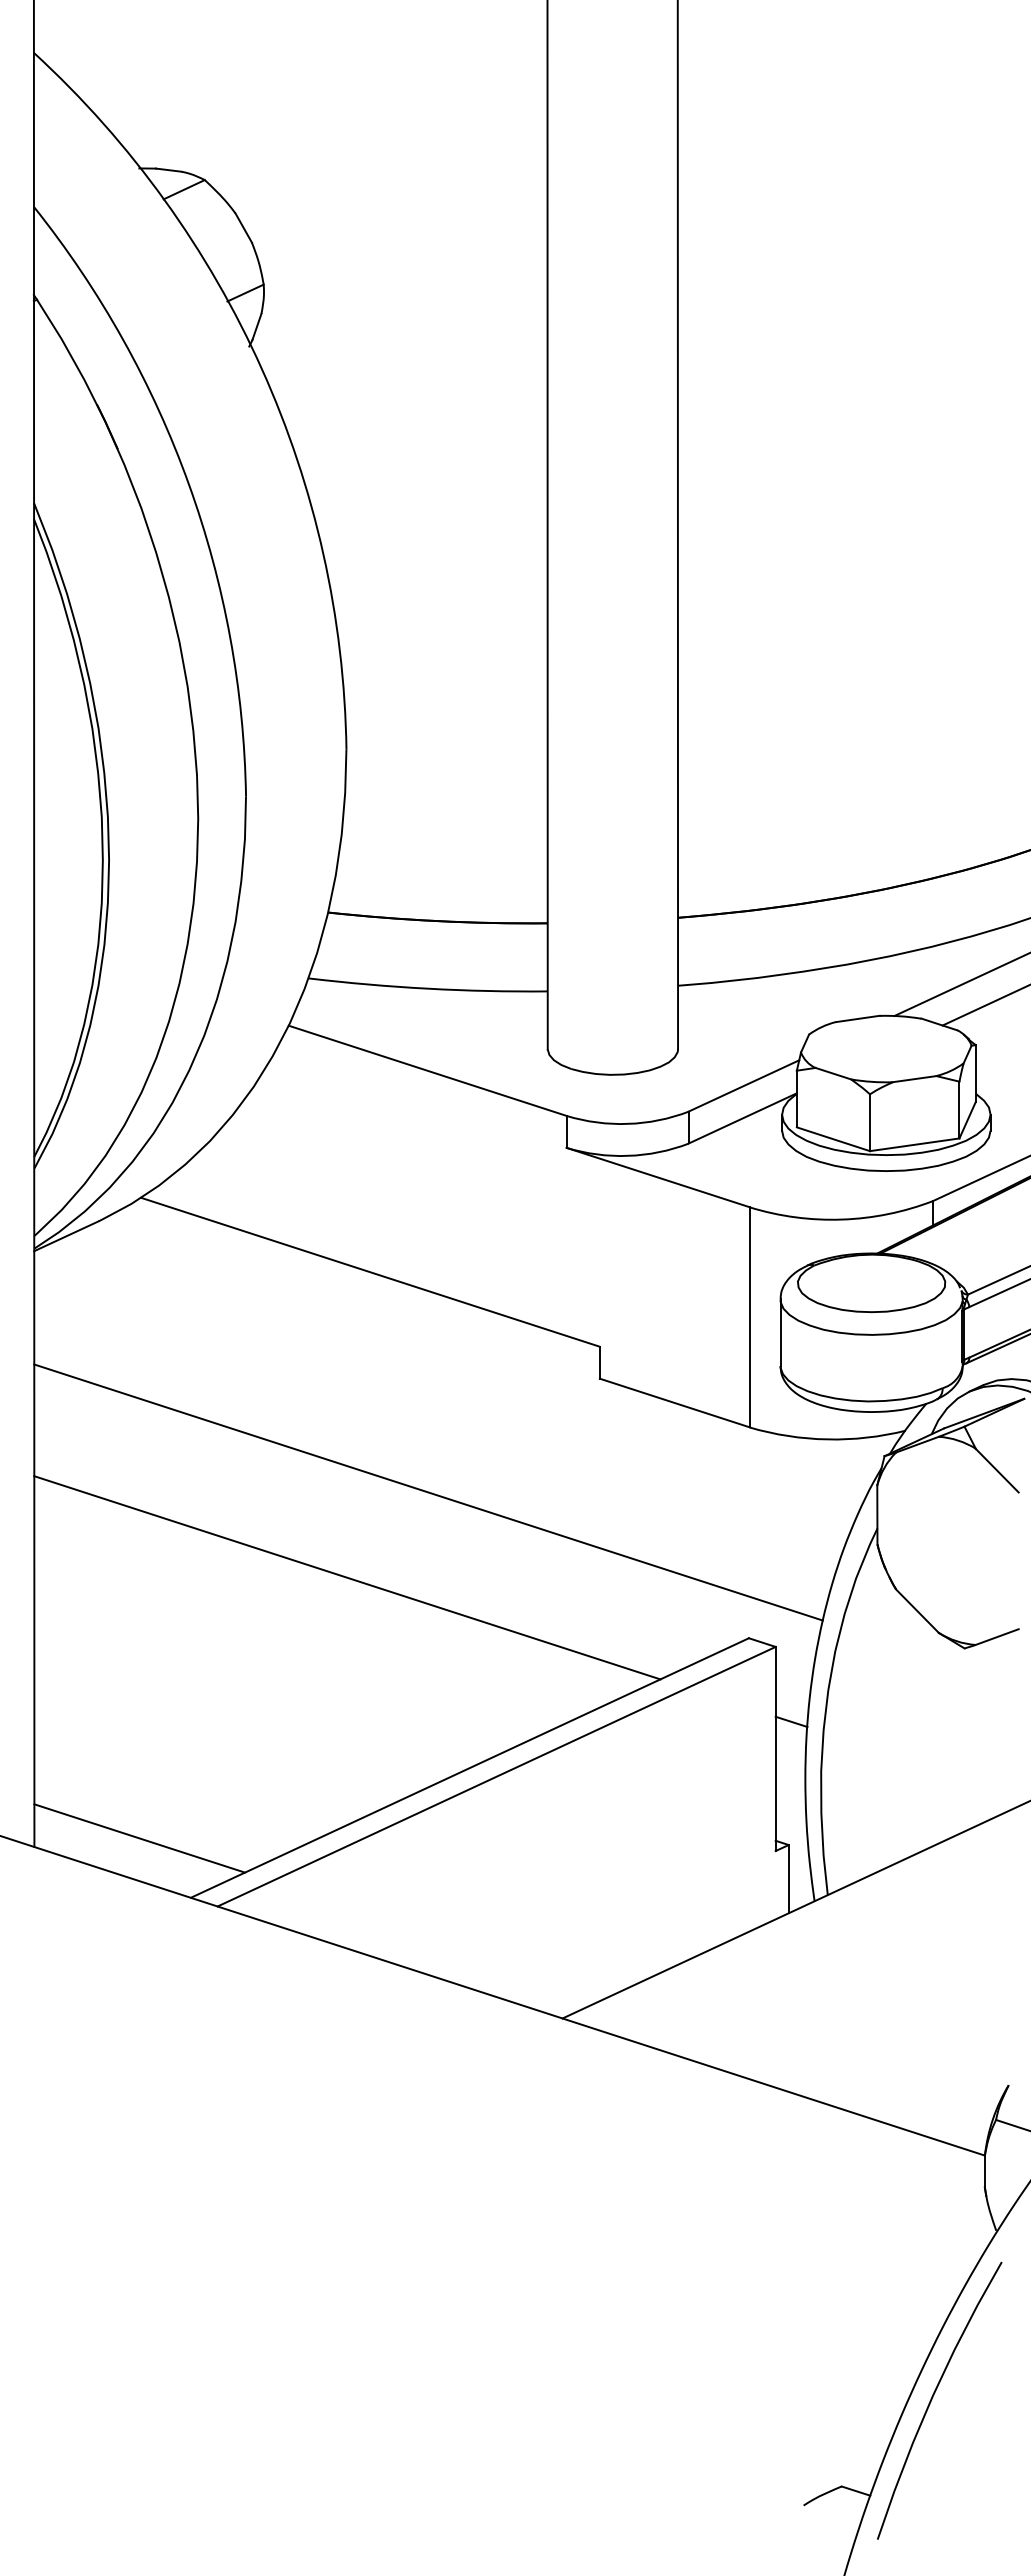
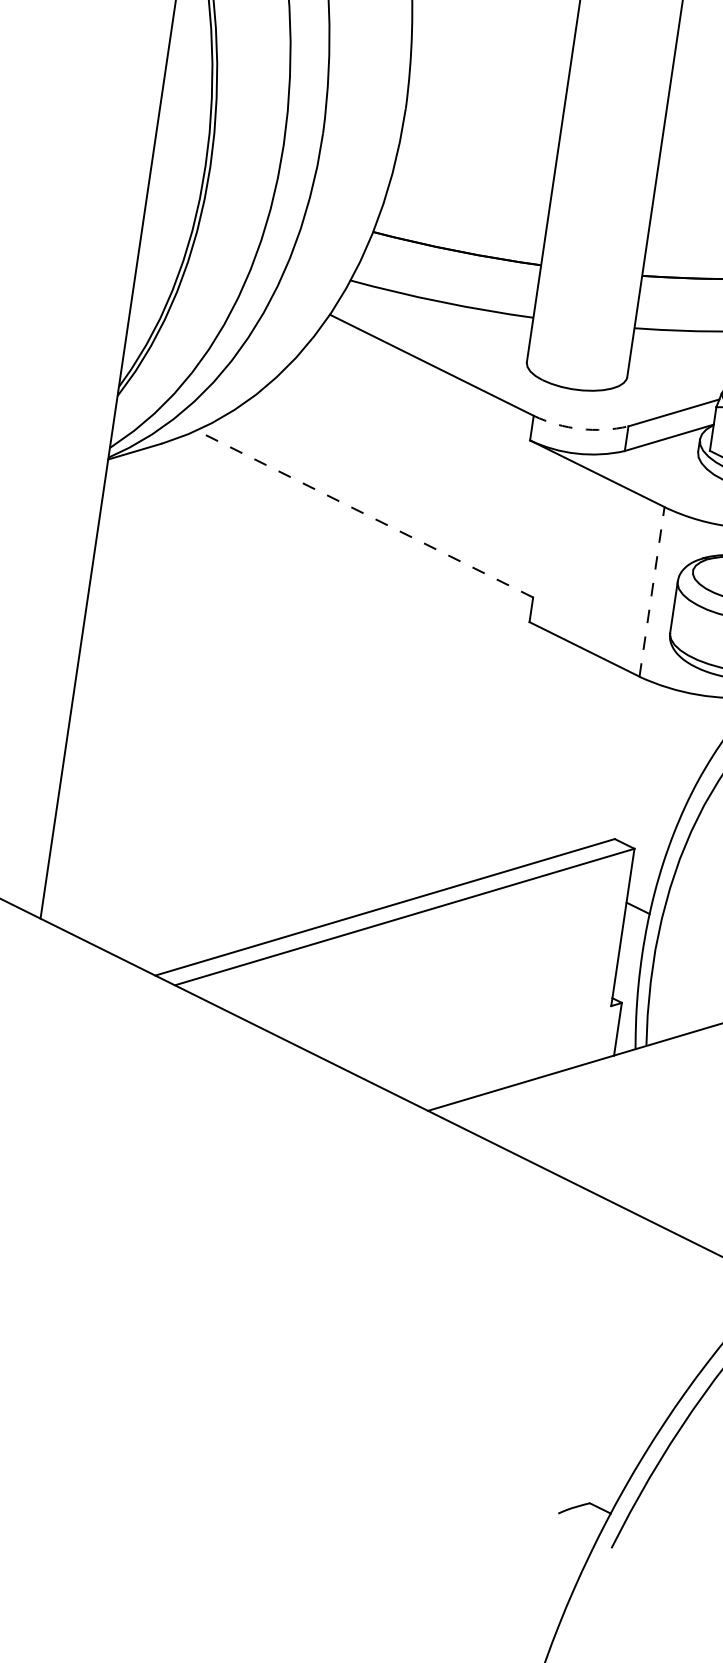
arc: (628, 1123) -> (580, 428), solid -> dashed
line: (370, 1272) -> (364, 514), solid -> dashed
line: (749, 1316) -> (651, 591), solid -> dashed
line: (428, 1492) -> (384, 690), removed
line: (347, 1577) -> (312, 746), removed
line: (139, 1838) -> (122, 924), removed

